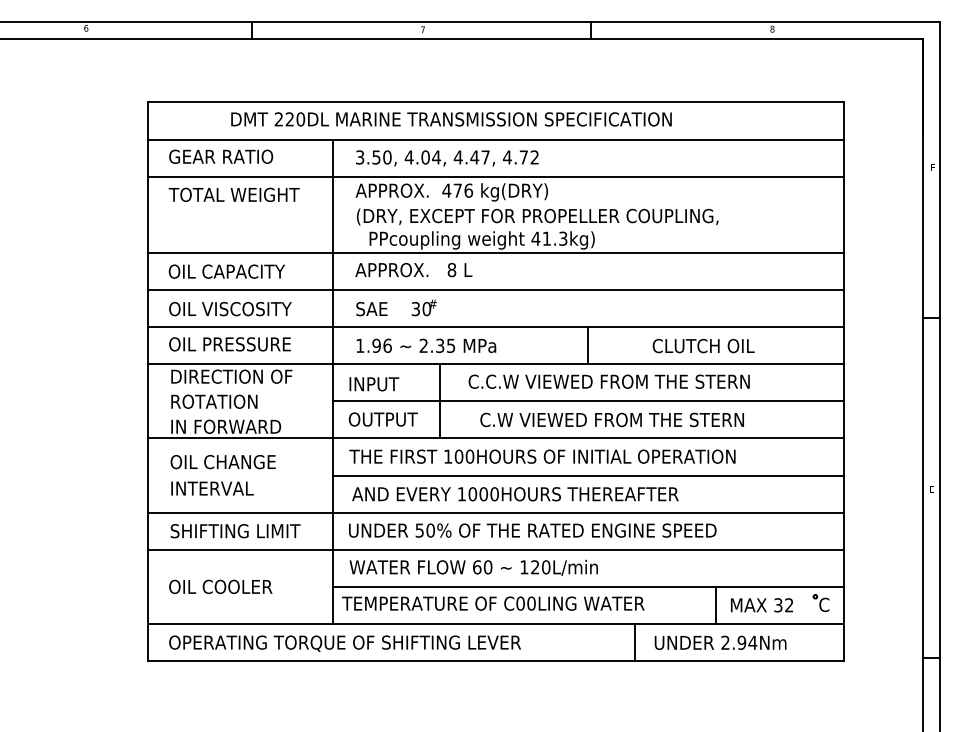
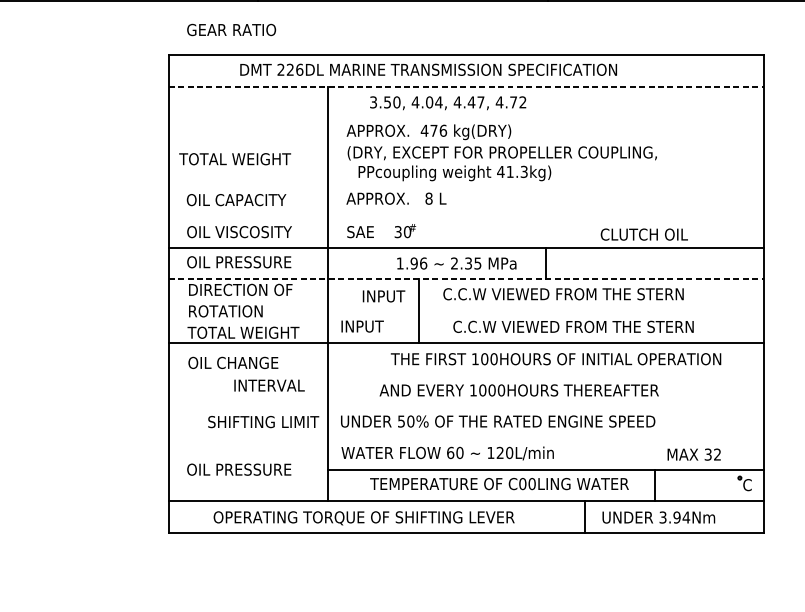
text: (300, 119) -> (299, 69), 220DL -> 226DL
line: (495, 139) -> (466, 87), solid -> dashed
text: (221, 156) -> (231, 29), moved
text: (447, 158) -> (448, 103), moved
line: (495, 176) -> (466, 118), removed
text: (233, 194) -> (234, 158), moved
line: (495, 252) -> (466, 183), removed
line: (495, 290) -> (466, 216), removed
text: (426, 345) -> (456, 263), moved
text: (703, 345) -> (644, 234), moved
line: (495, 364) -> (466, 279), solid -> dashed
text: (374, 384) -> (384, 296), moved
line: (588, 401) -> (545, 311), removed
text: (382, 419) -> (369, 326), OUTPUT -> INPUT
text: (629, 419) -> (580, 326), C.W VIEWED FROM THE STERN -> C.C.W VIEWED FROM THE STERN
text: (234, 426) -> (243, 332), IN FORWARD -> TOTAL WEIGHT
text: (542, 456) -> (556, 359), moved
line: (588, 475) -> (545, 374), removed
text: (212, 488) -> (269, 385), moved
text: (515, 494) -> (519, 390), moved
line: (495, 512) -> (466, 406), removed
text: (235, 531) -> (263, 422), moved
line: (495, 549) -> (466, 437), removed
text: (246, 586) -> (253, 469), OIL COOLER -> OIL PRESSURE
text: (493, 603) -> (499, 483), moved
text: (761, 605) -> (693, 454), moved
text: (725, 642) -> (662, 517), 2.94Nm -> 3.94Nm
text: (344, 643) -> (363, 518), moved

